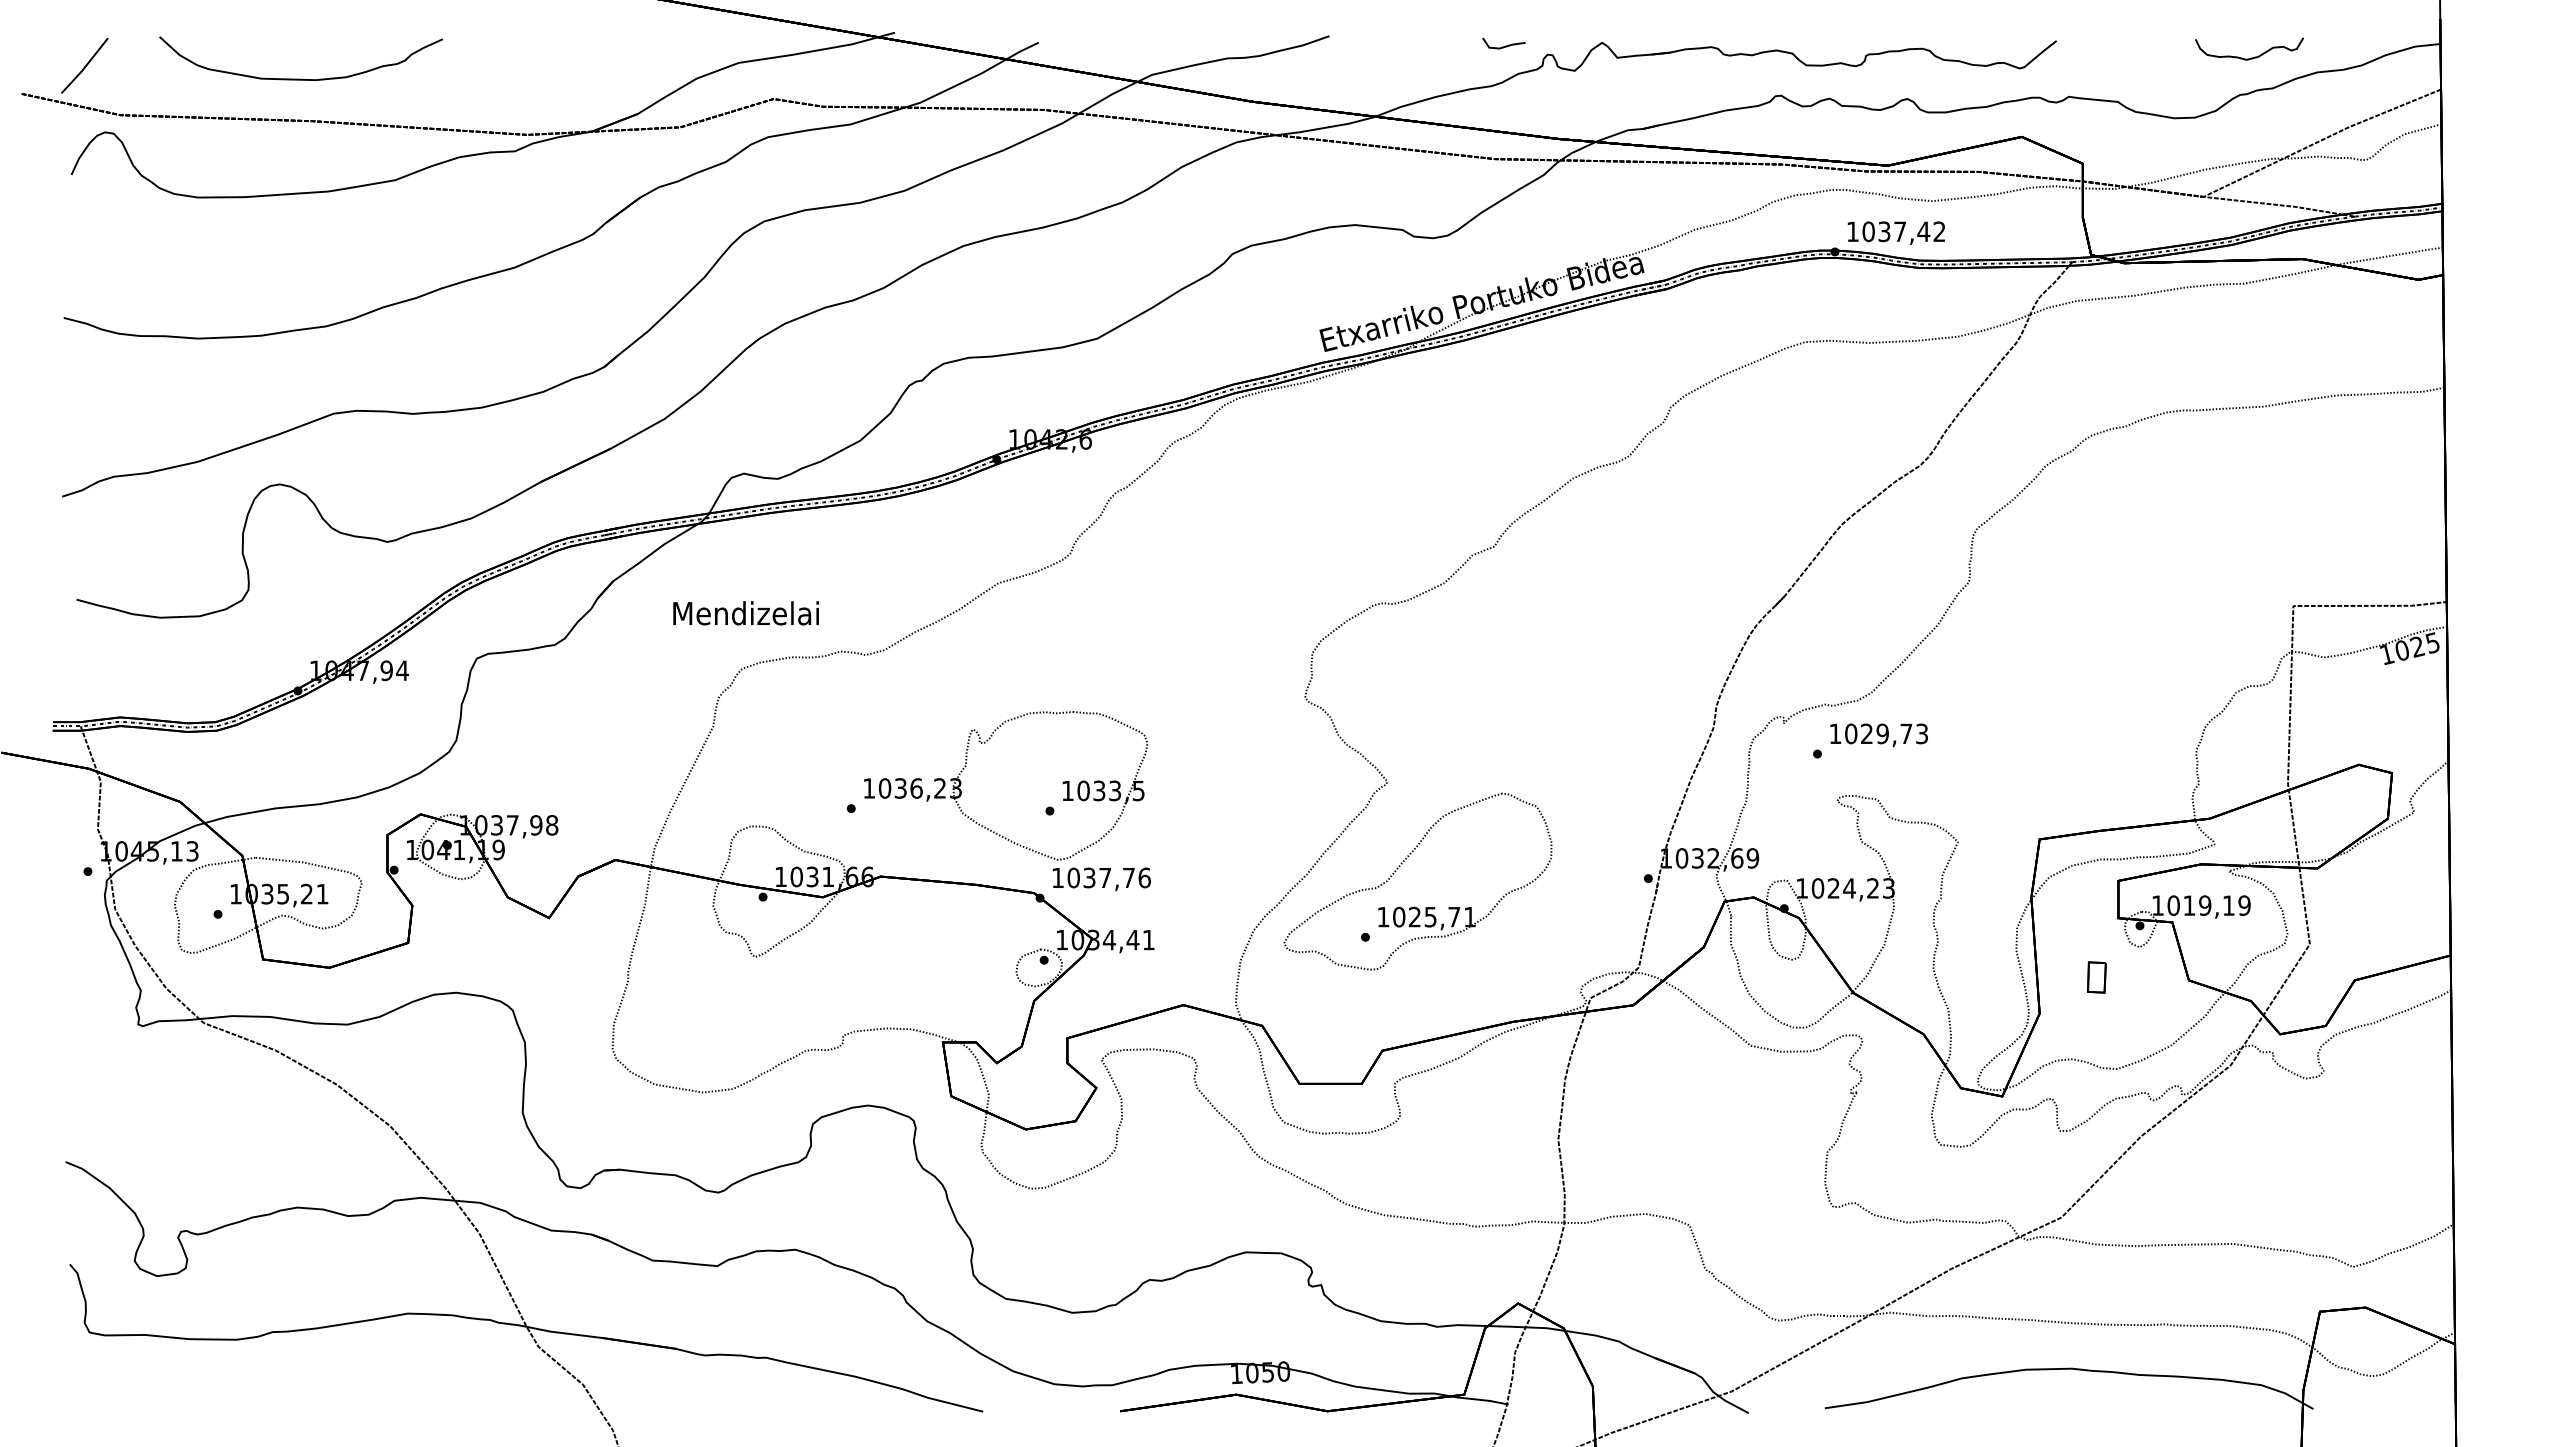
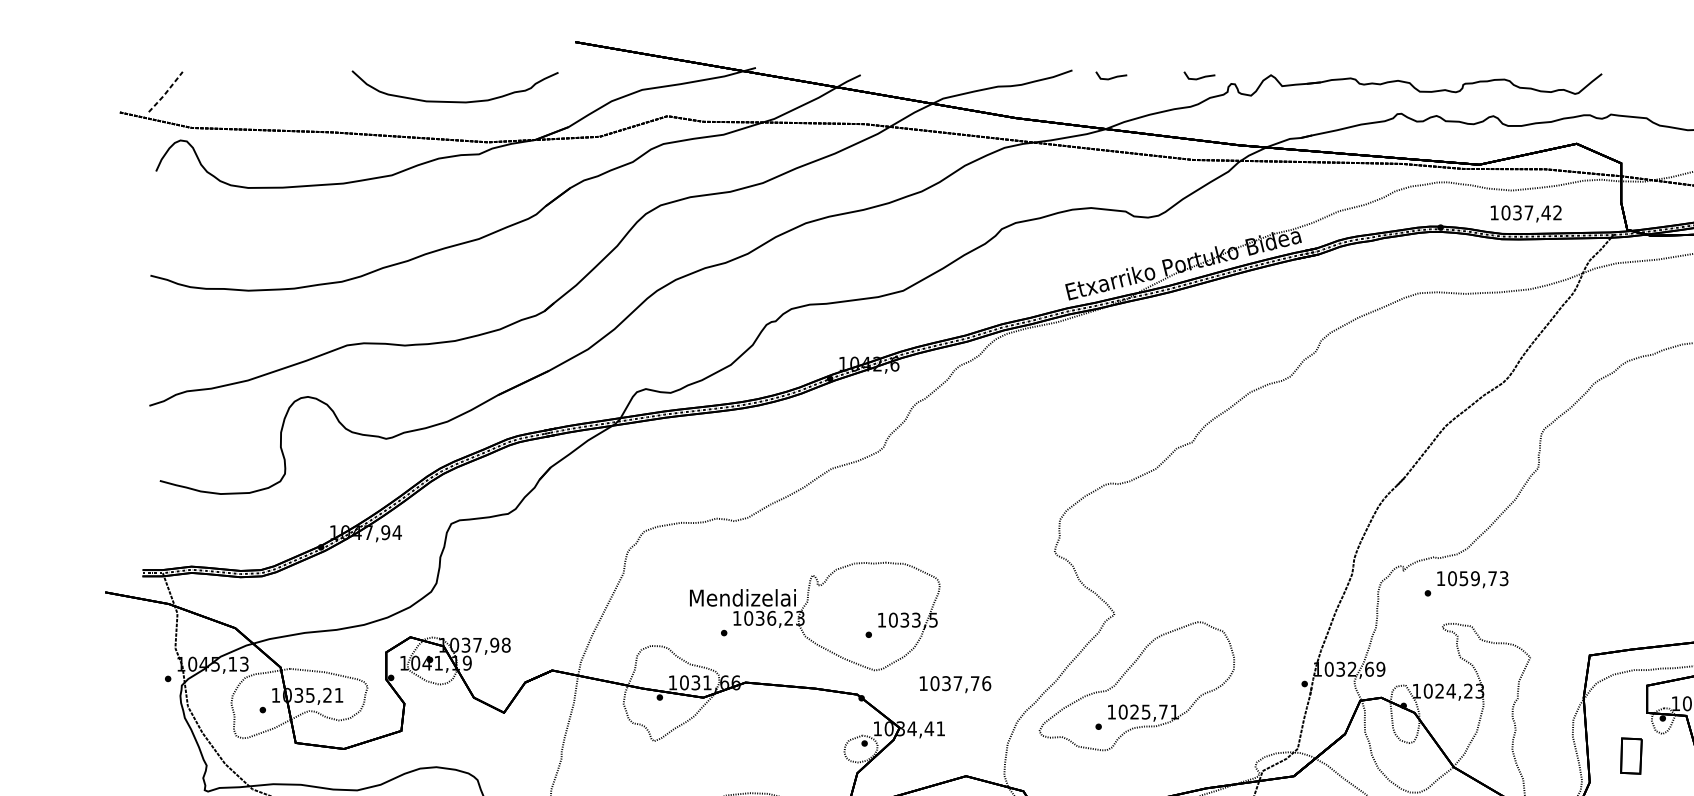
line: (1384, 45) -> (1112, 77), added
line: (85, 66) -> (166, 92), solid -> dashed
curve: (300, 78) -> (454, 101), moved
text: (1895, 232) -> (1525, 213), moved
text: (745, 613) -> (742, 598), moved
text: (1866, 733) -> (1463, 578), 1029,73 -> 1059,73
text: (1101, 879) -> (955, 684), moved
part: (2096, 977) -> (1631, 756), size x1.6

